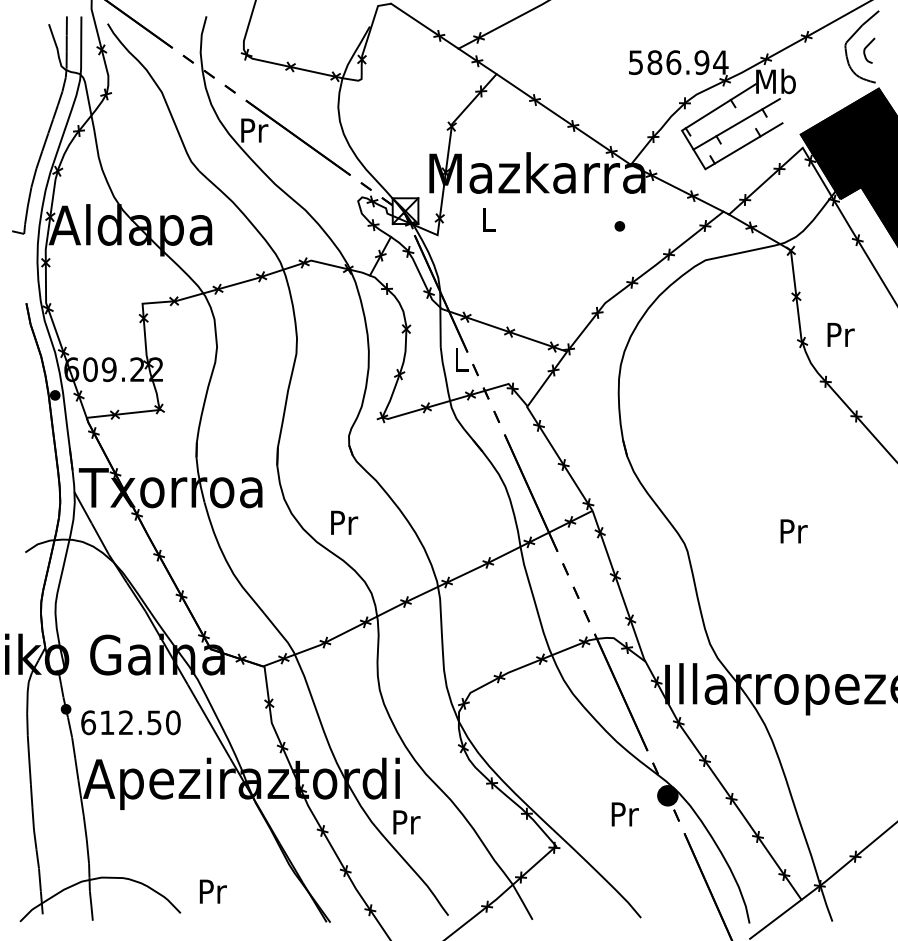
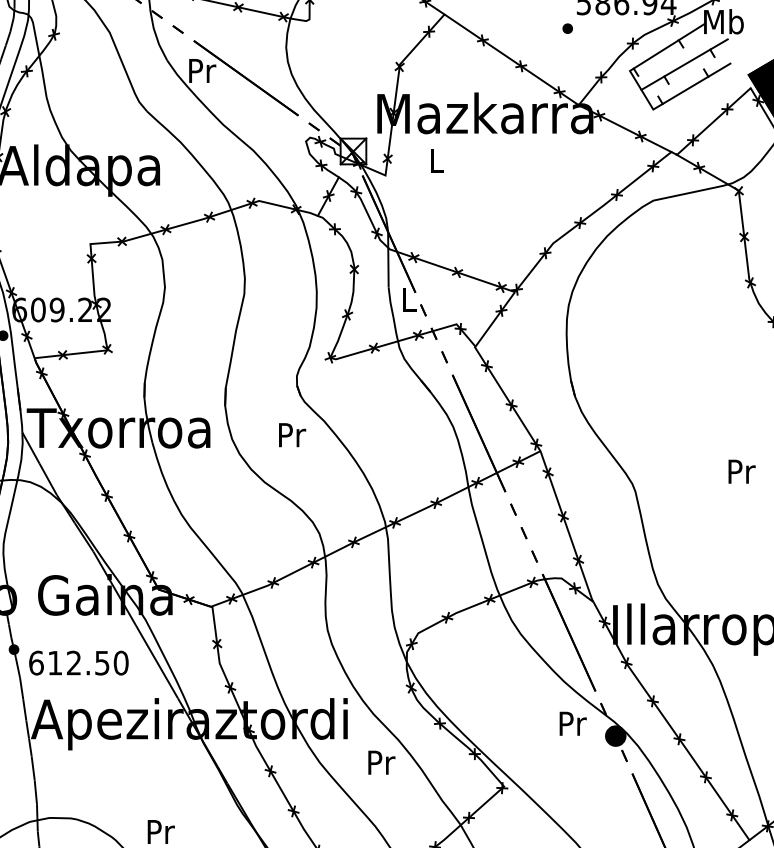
part: (619, 226) -> (567, 28), moved
text: (344, 522) -> (292, 434), moved
text: (624, 814) -> (572, 723), moved
text: (406, 822) -> (381, 762), moved

